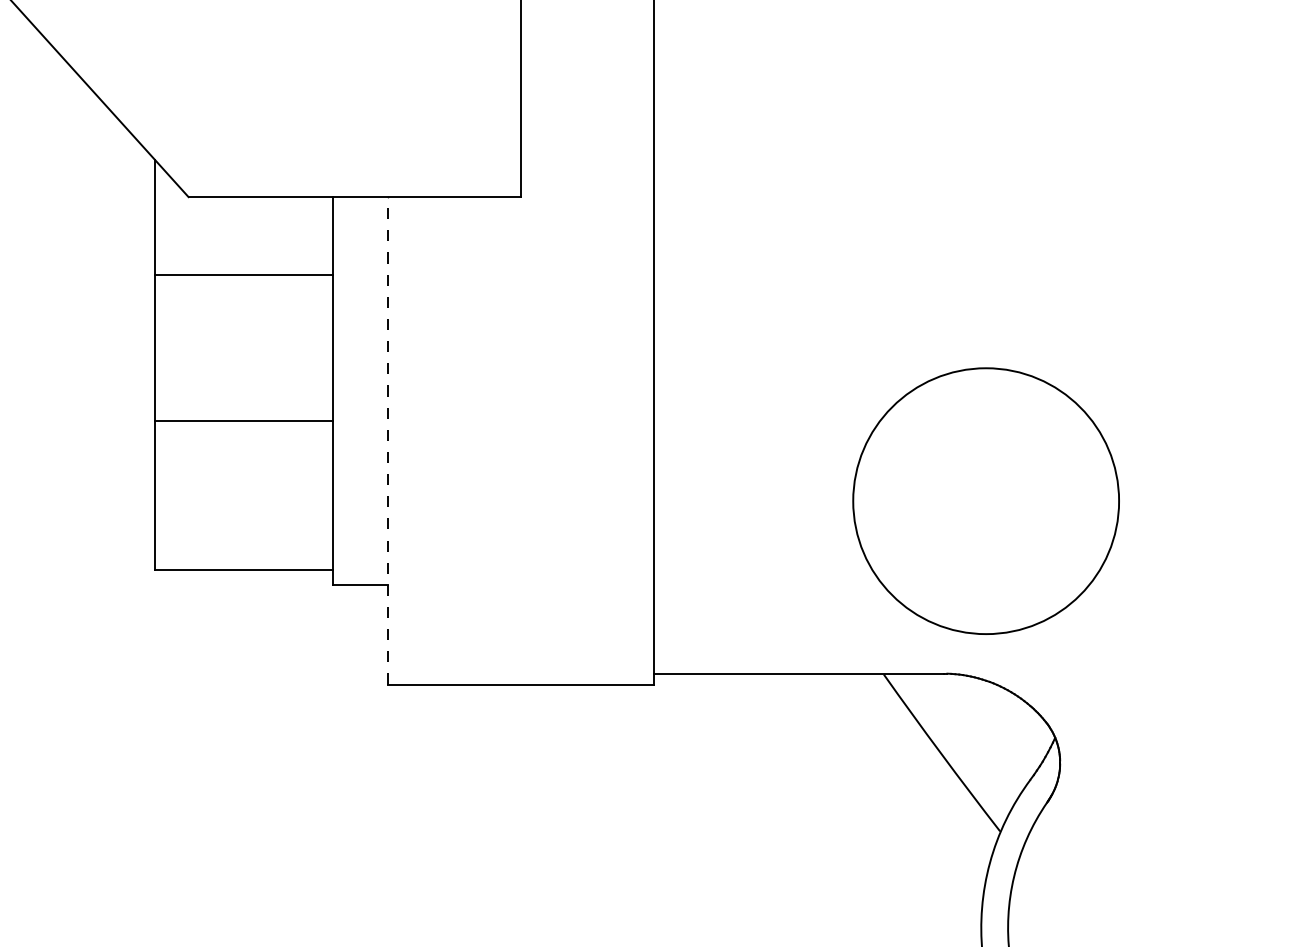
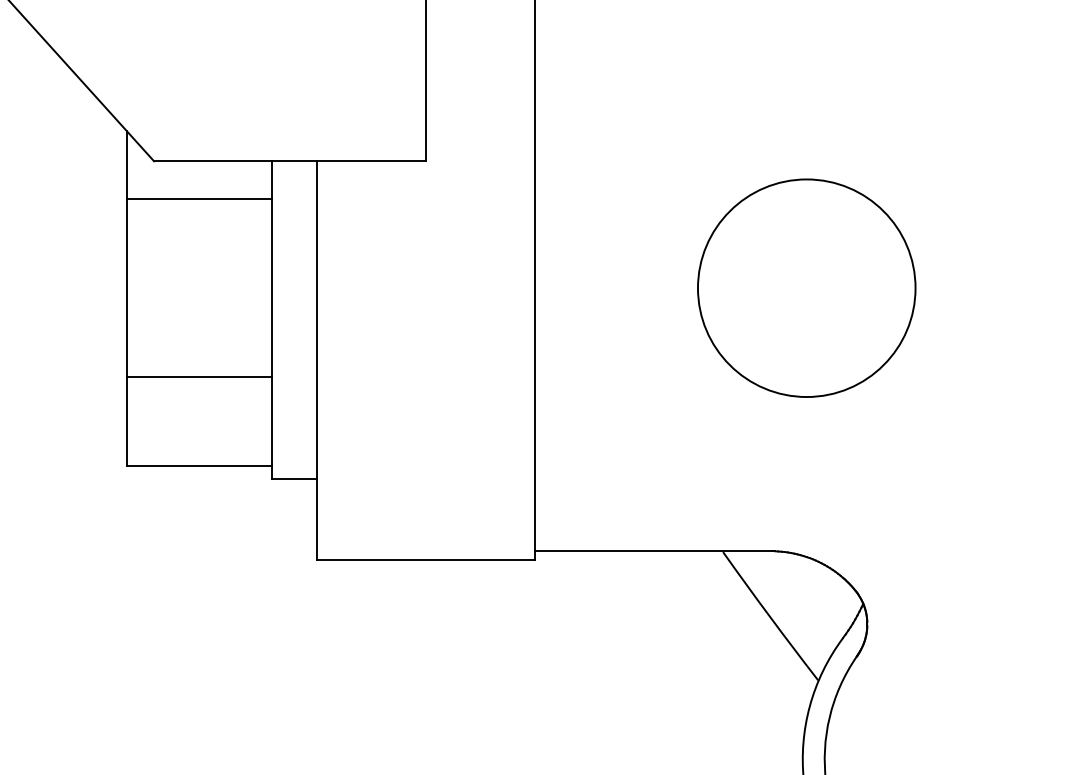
line: (243, 274) -> (199, 199), moved
line: (243, 420) -> (199, 376), moved
line: (387, 440) -> (316, 360), dashed -> solid
circle: (985, 500) -> (806, 287), moved

